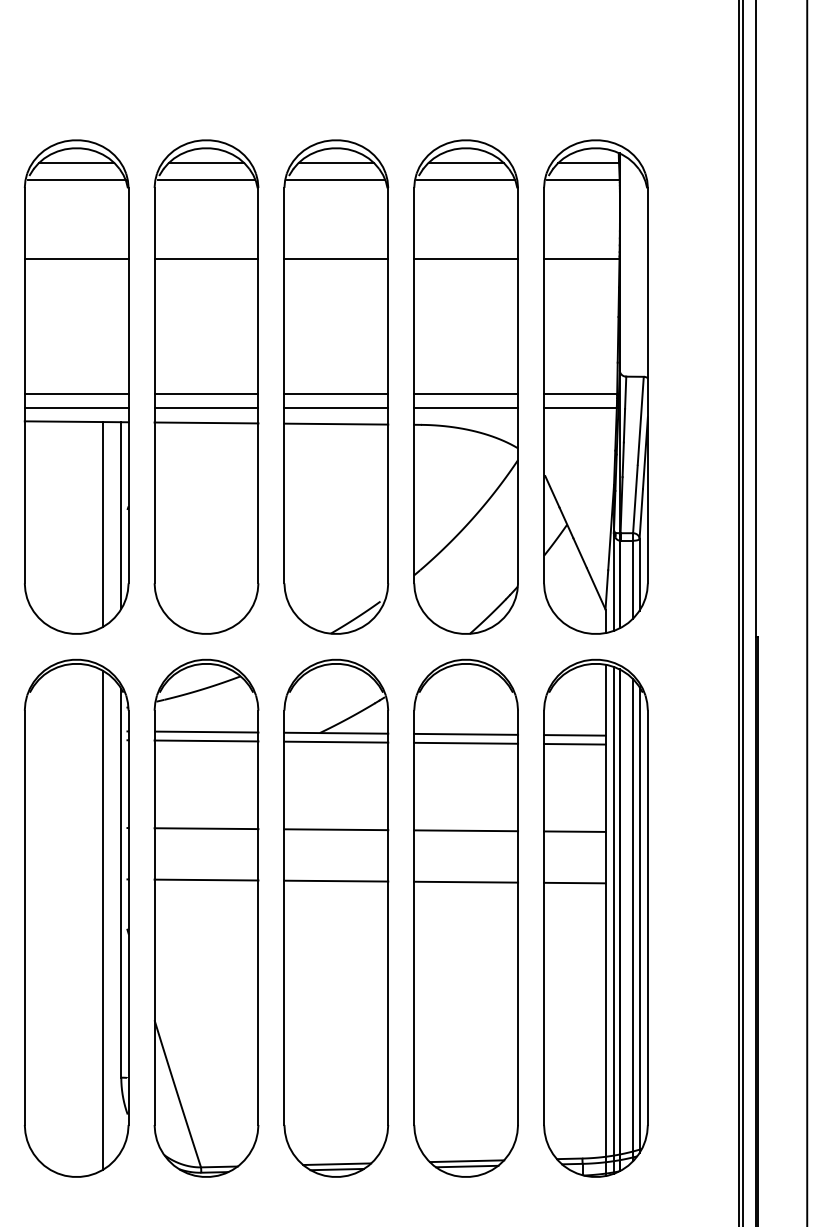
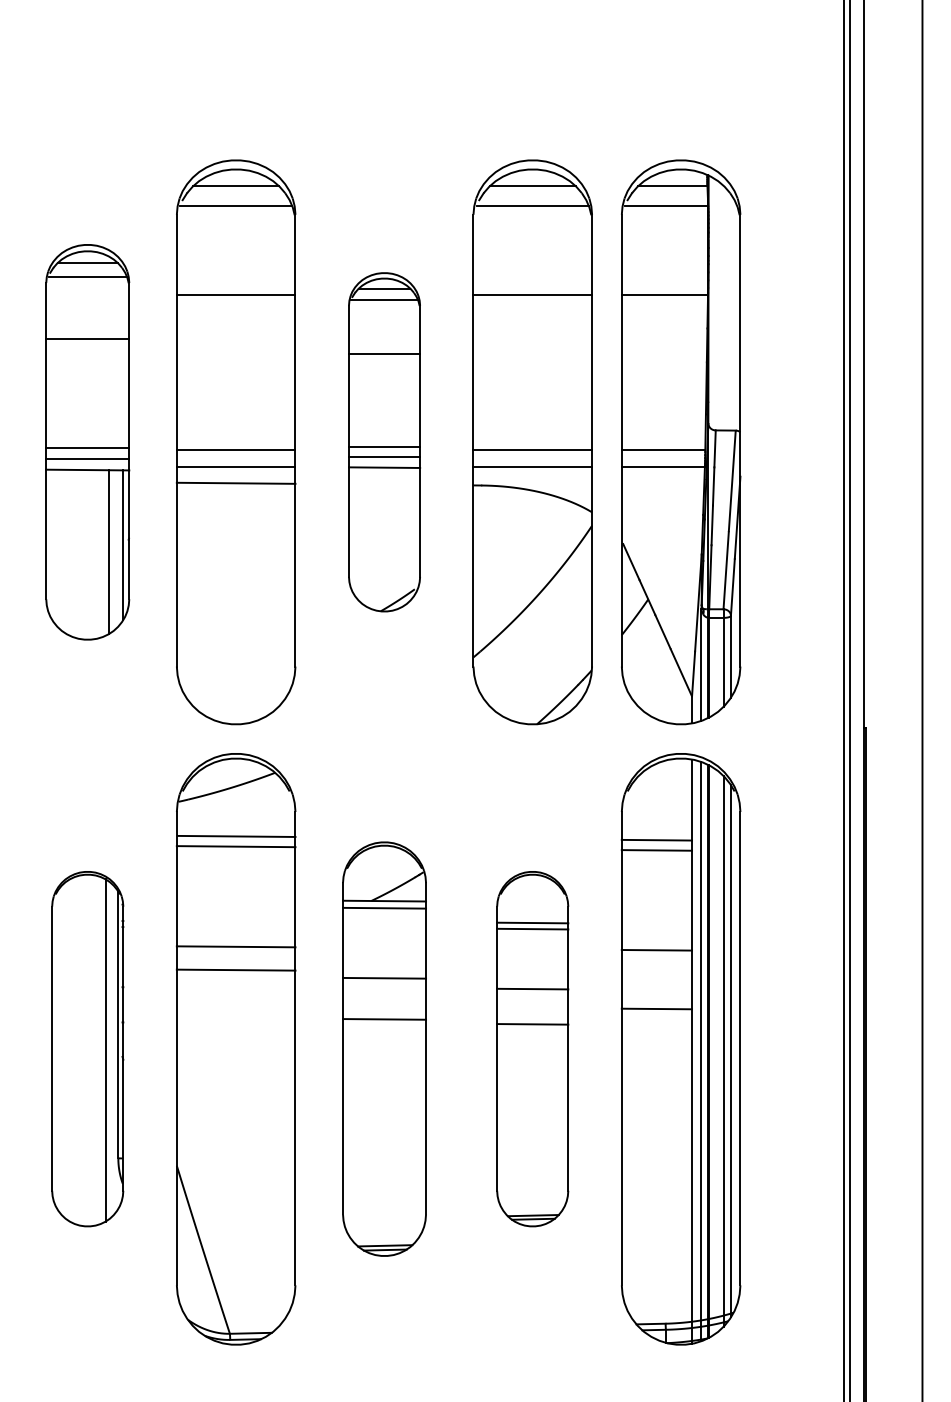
part: (76, 386) -> (87, 441), size x0.7
part: (336, 386) -> (384, 441), size x0.6
line: (206, 879) -> (236, 969), moved
part: (76, 917) -> (87, 1048), size x0.6
part: (336, 917) -> (384, 1048), size x0.7
part: (465, 917) -> (532, 1048), size x0.6

